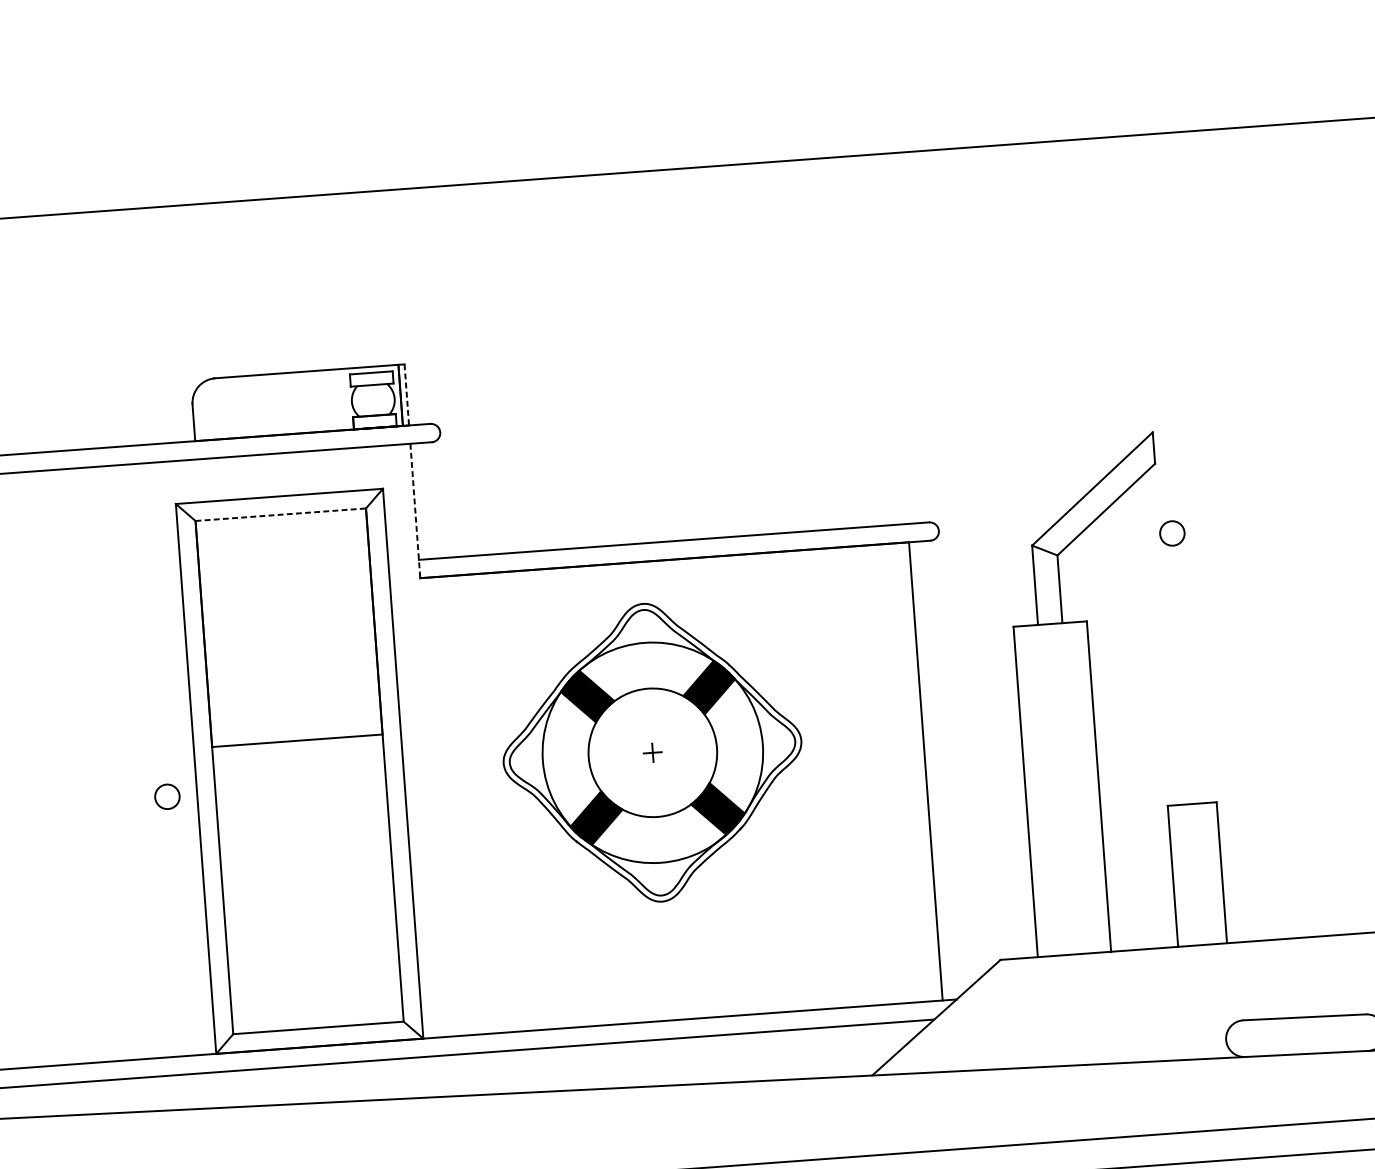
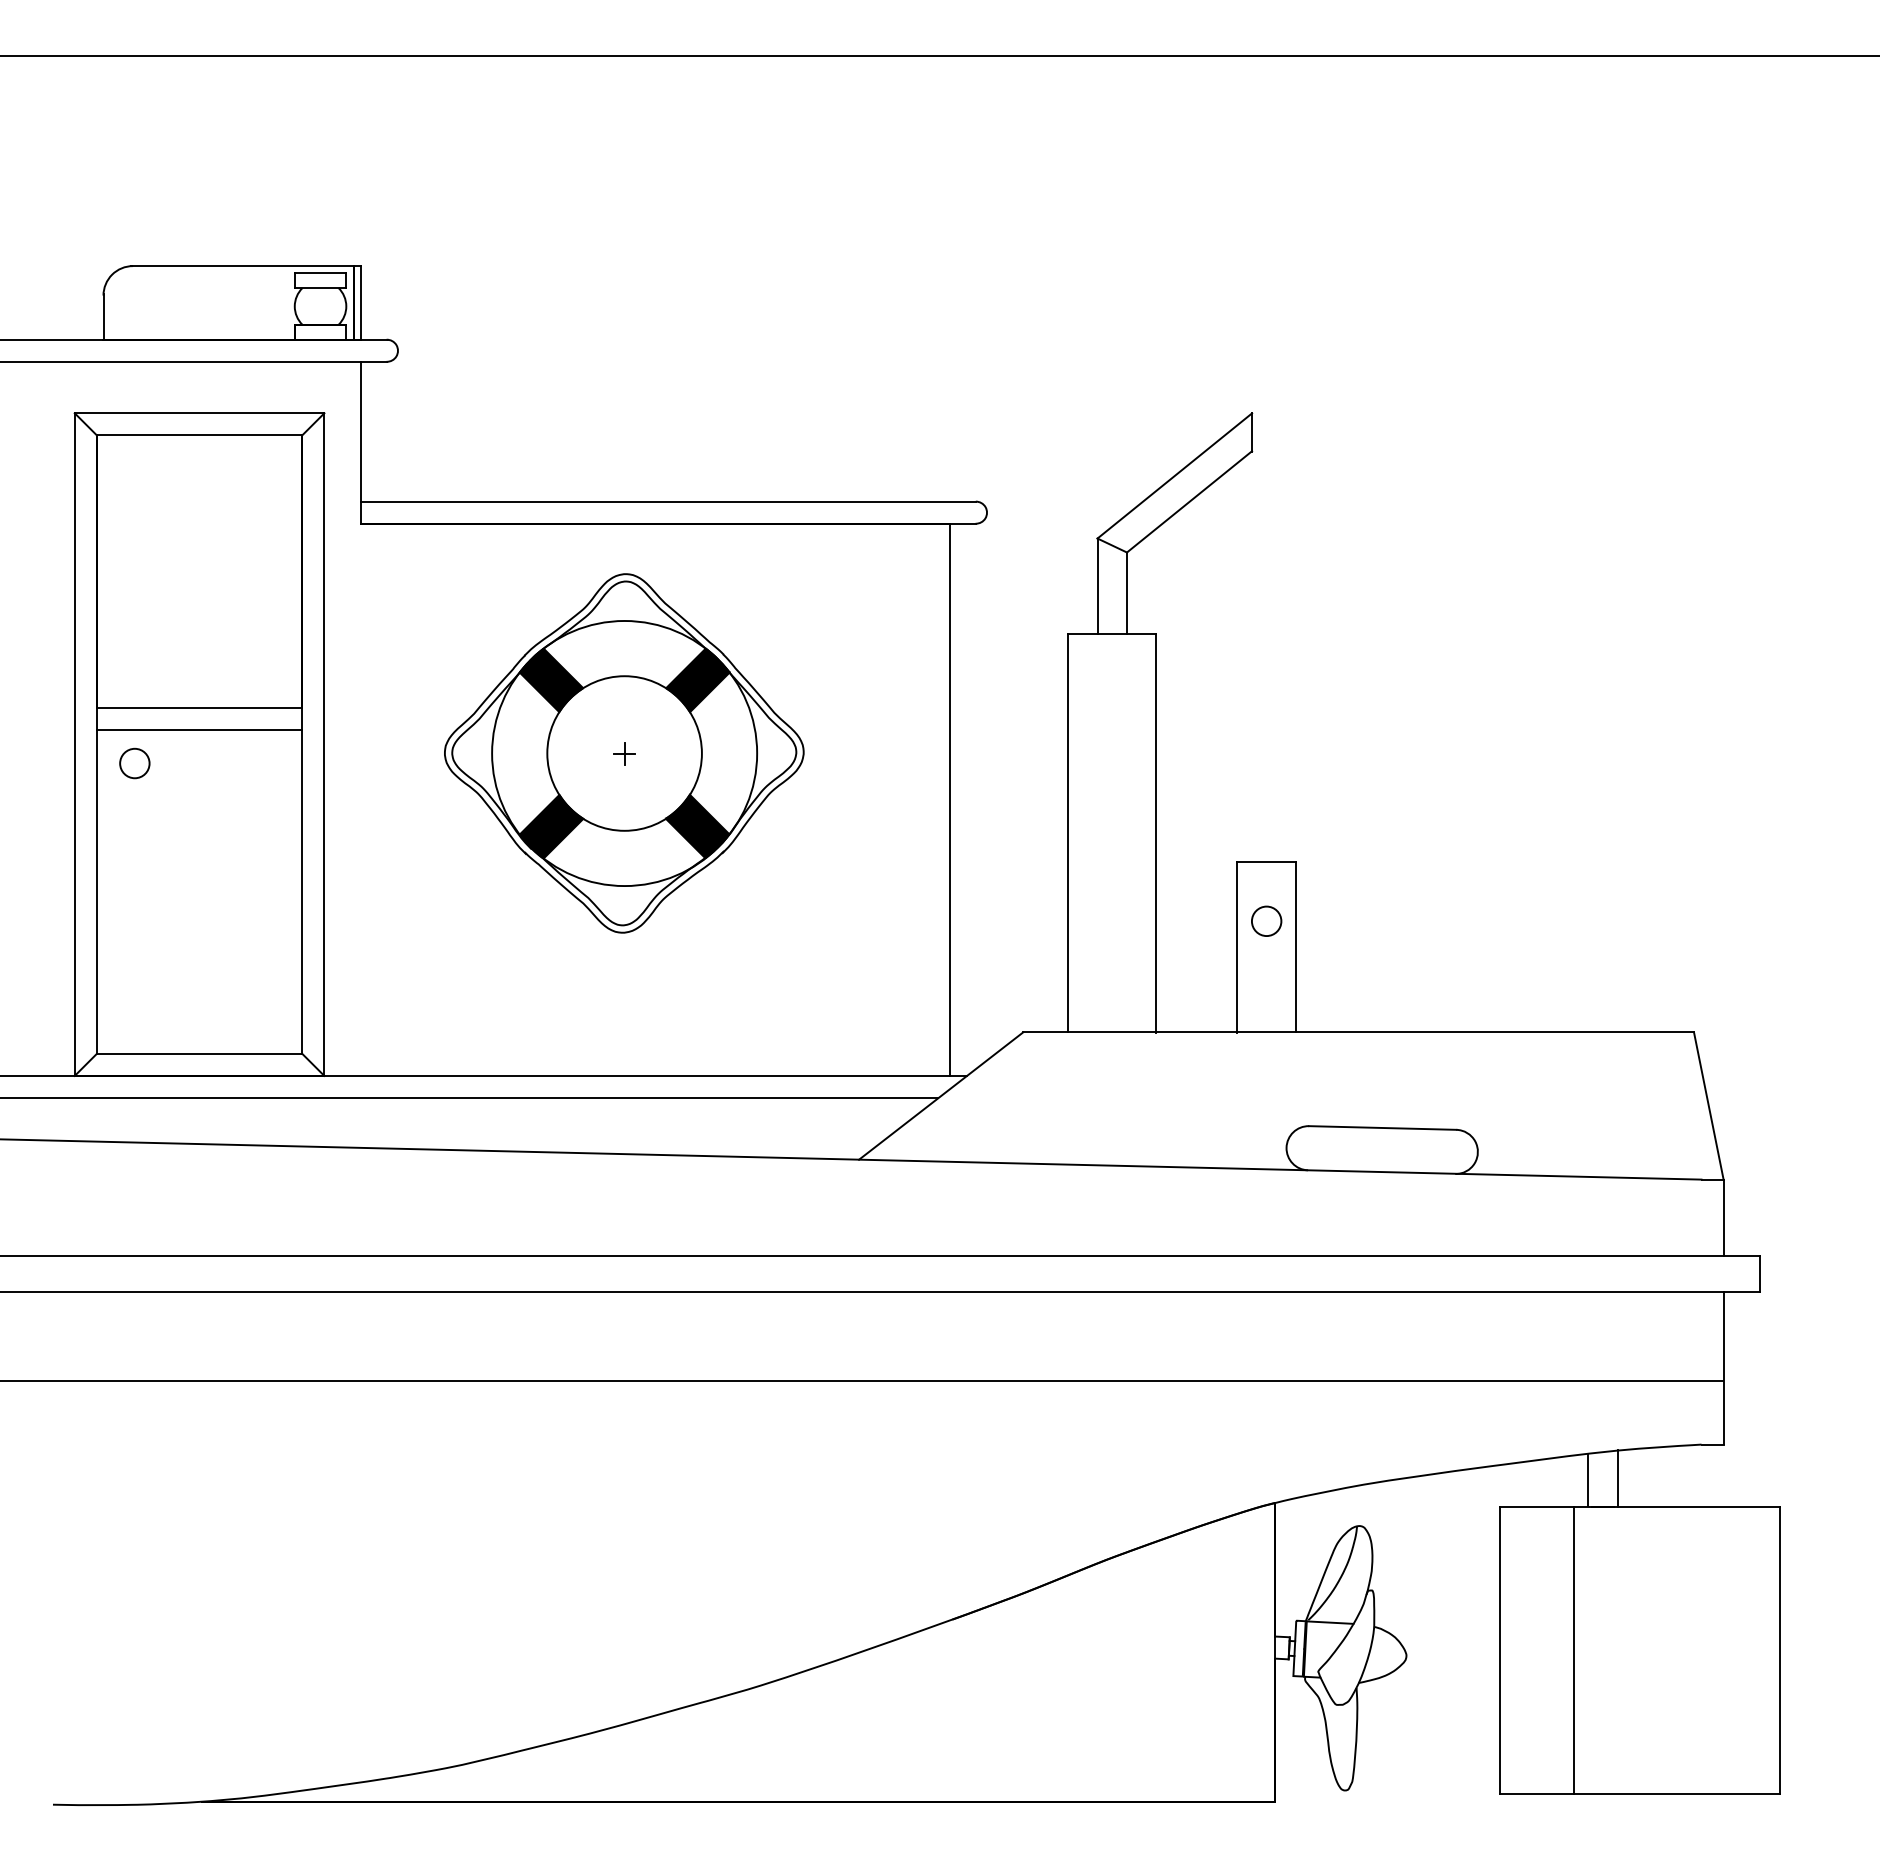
line: (407, 394) -> (361, 302), dashed -> solid
line: (415, 510) -> (361, 442), dashed -> solid
line: (280, 514) -> (199, 435), dashed -> solid
circle: (1172, 532) -> (1266, 920), moved
line: (298, 758) -> (199, 729), added
circle: (167, 796) -> (134, 763), moved

